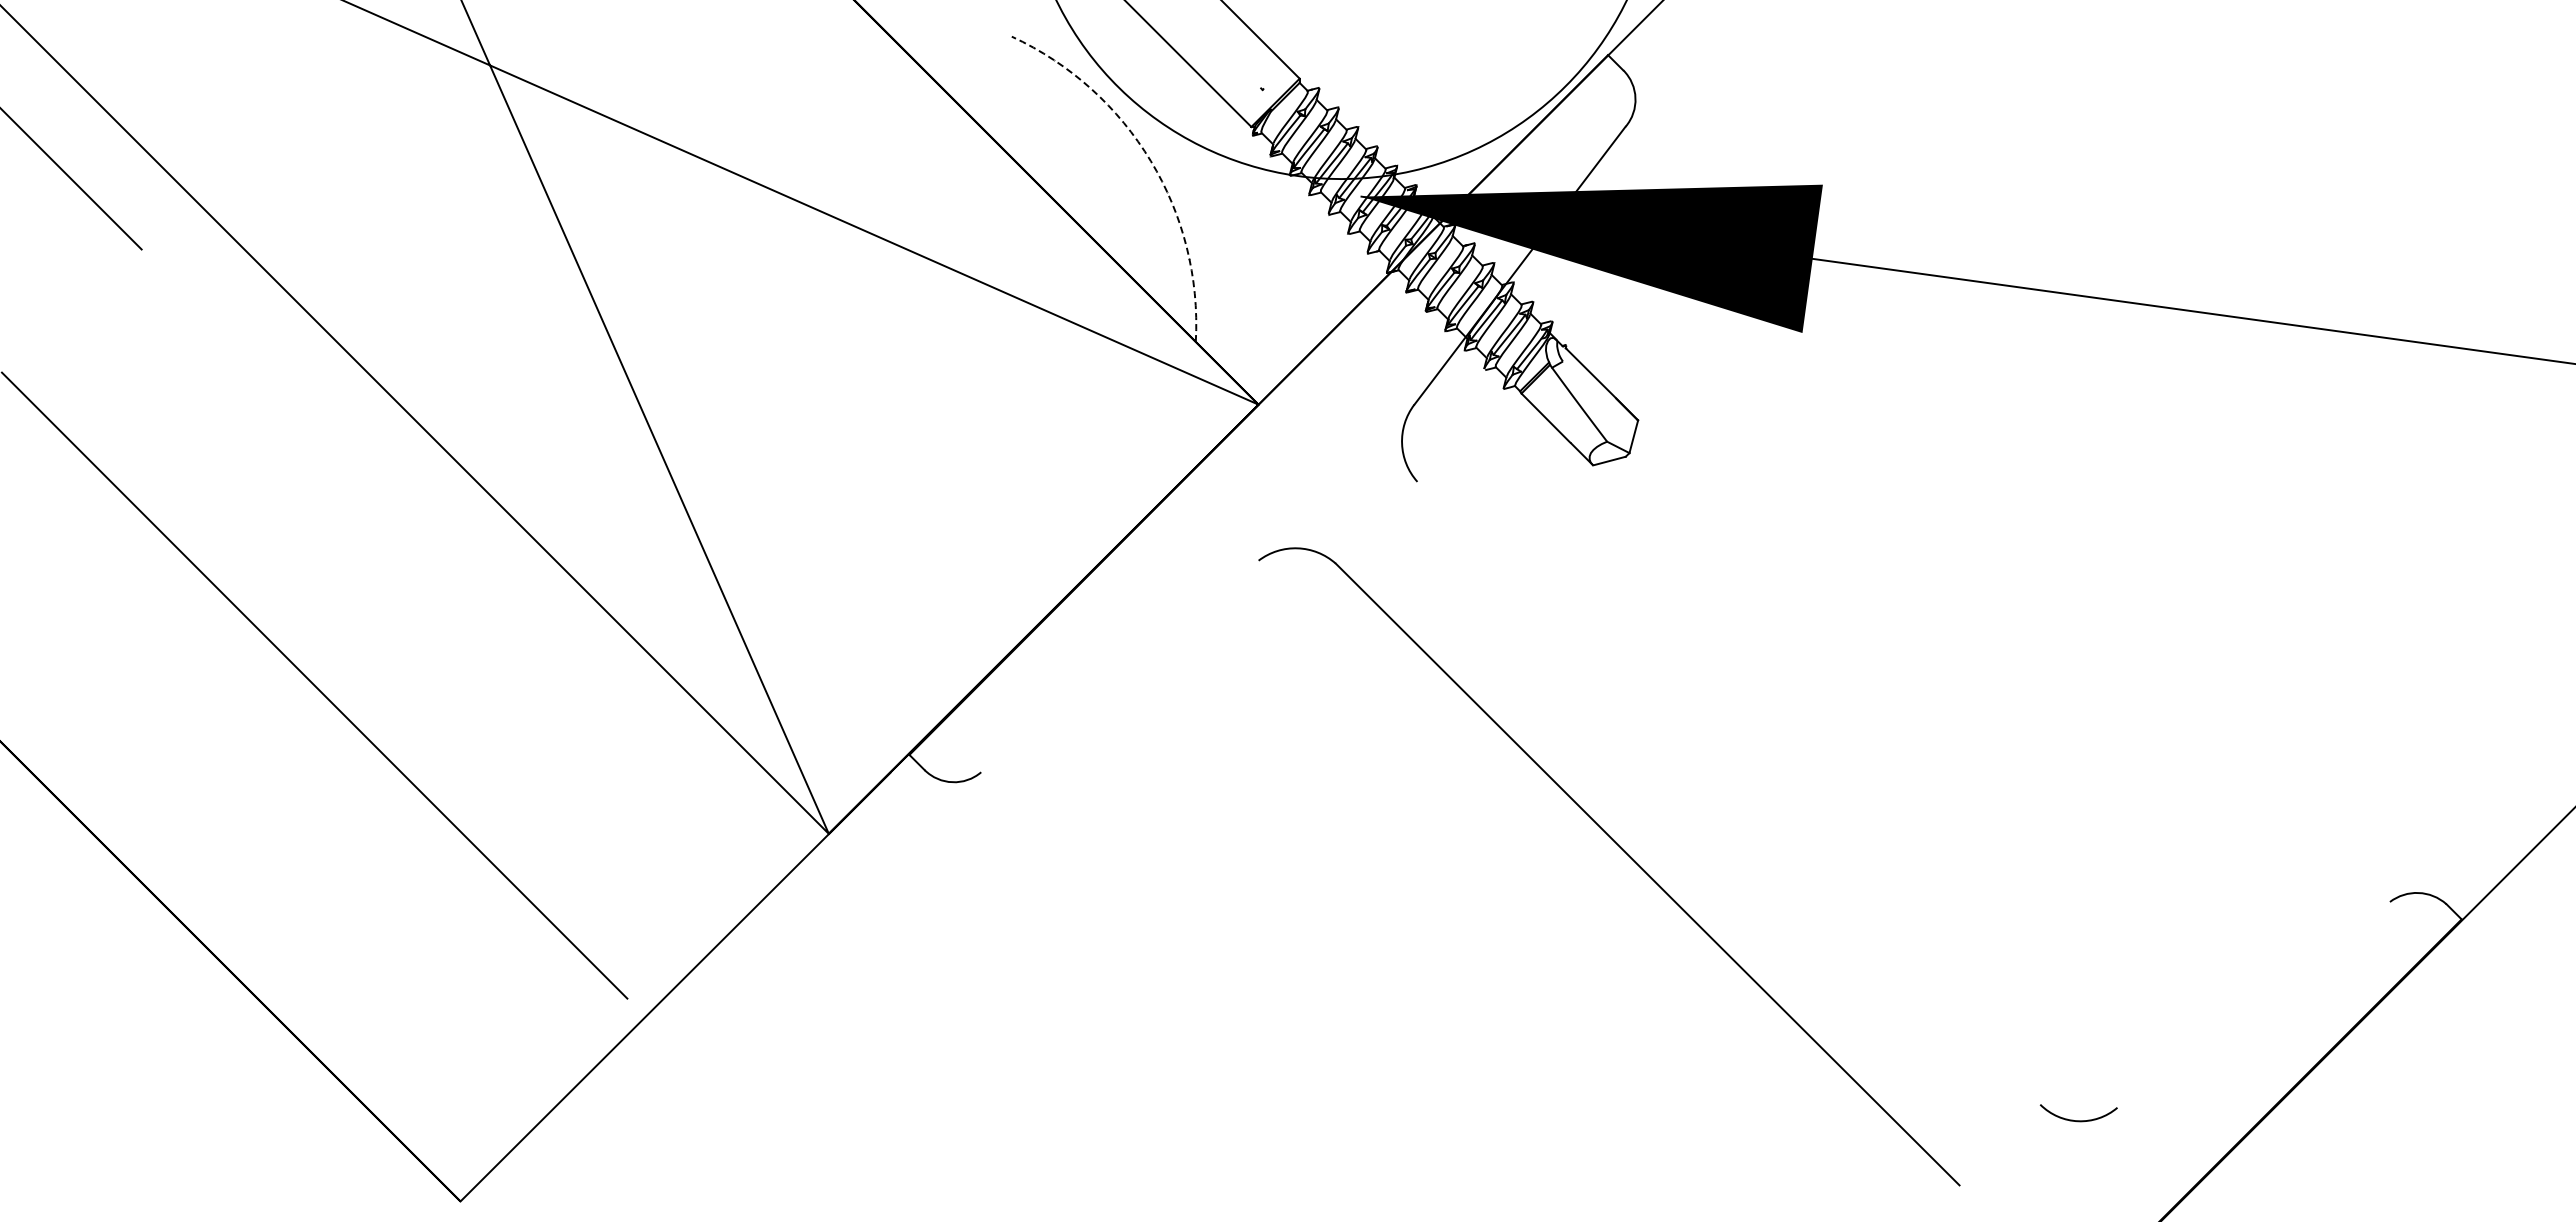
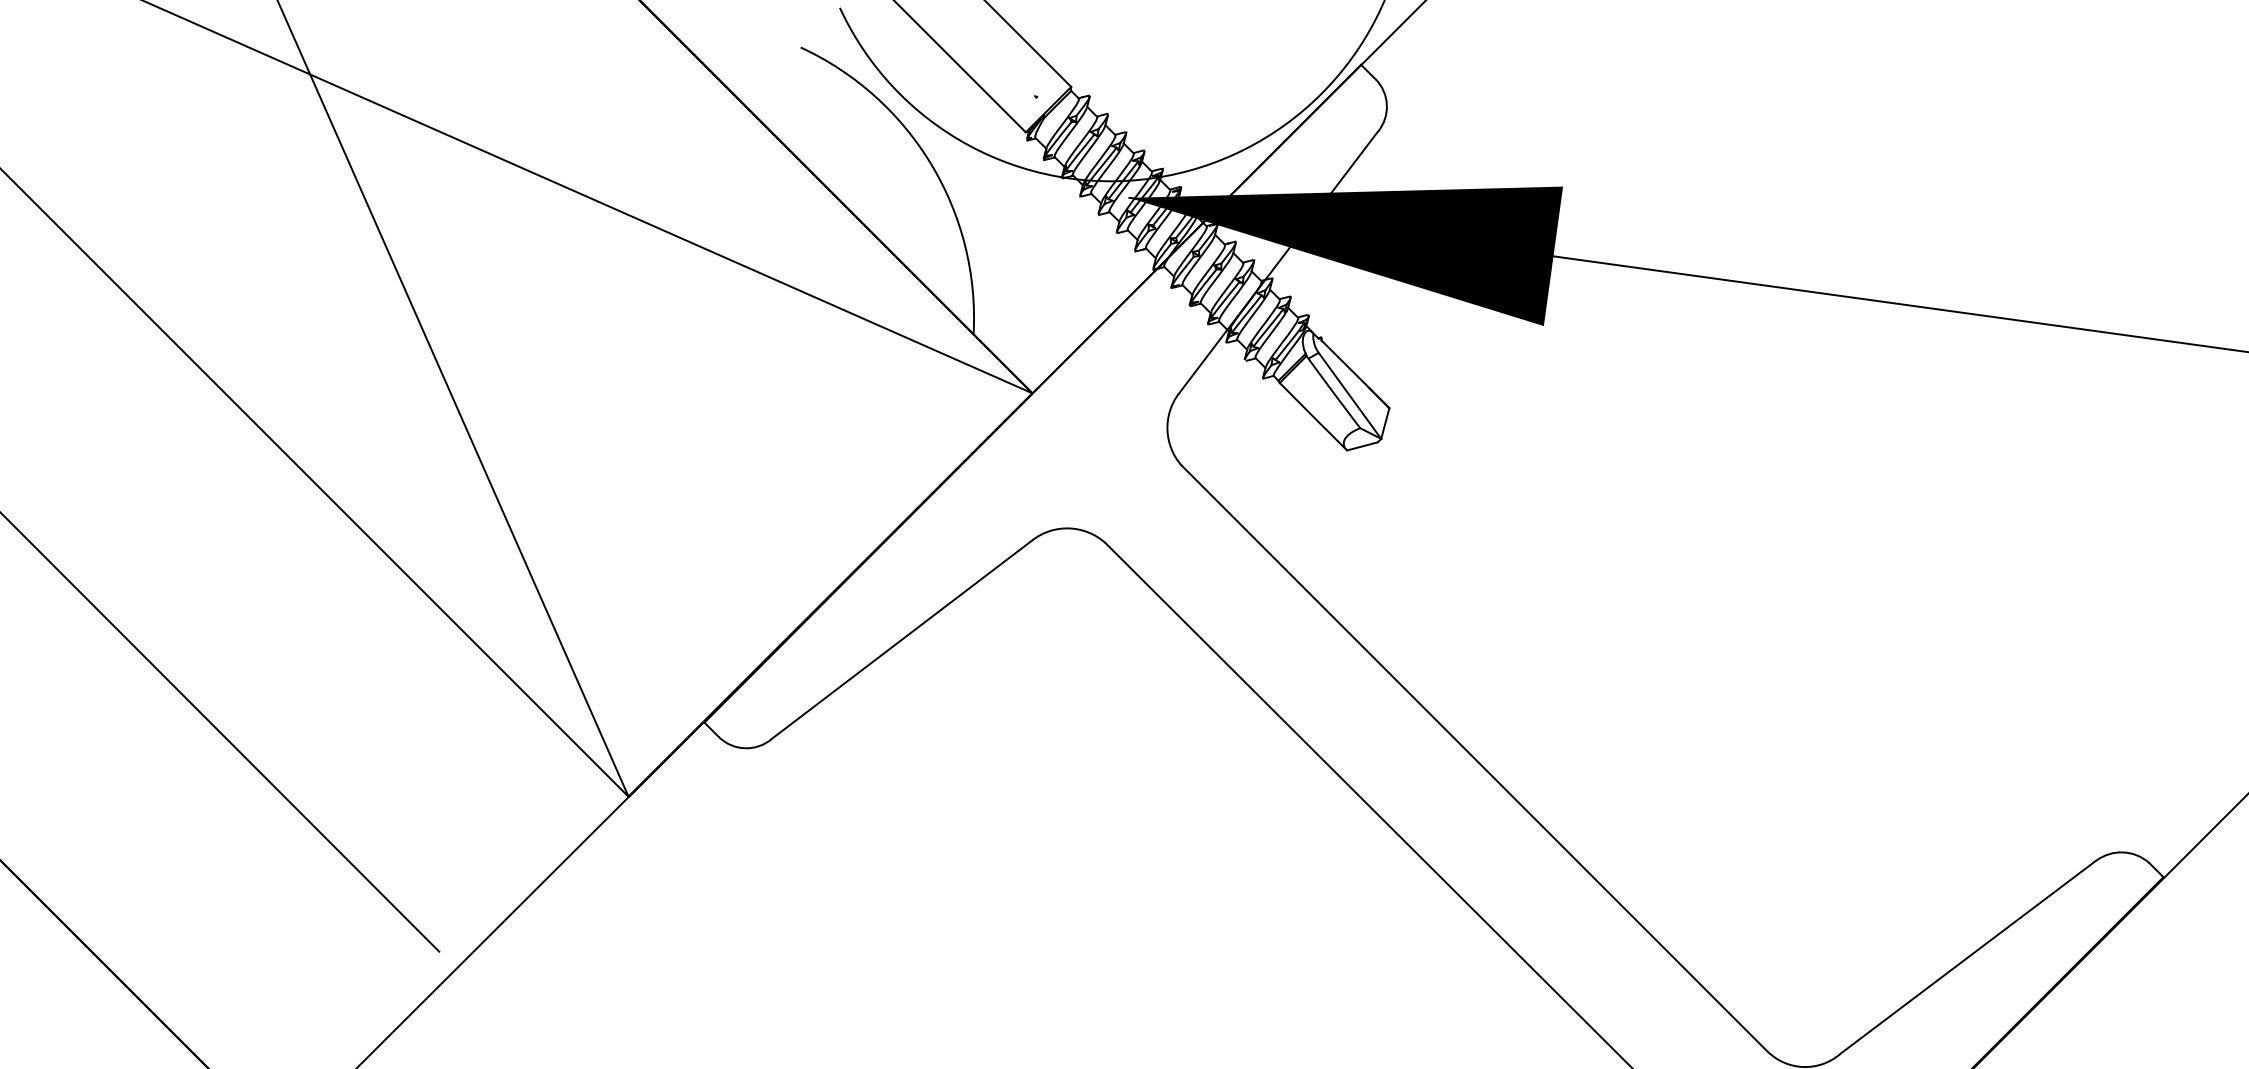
arc: (1150, 161) -> (931, 164), dashed -> solid
line: (1595, 407) -> (1349, 396), added
line: (1119, 666) -> (901, 639), added
line: (1728, 792) -> (1474, 757), added
line: (2253, 1004) -> (1967, 957), added

